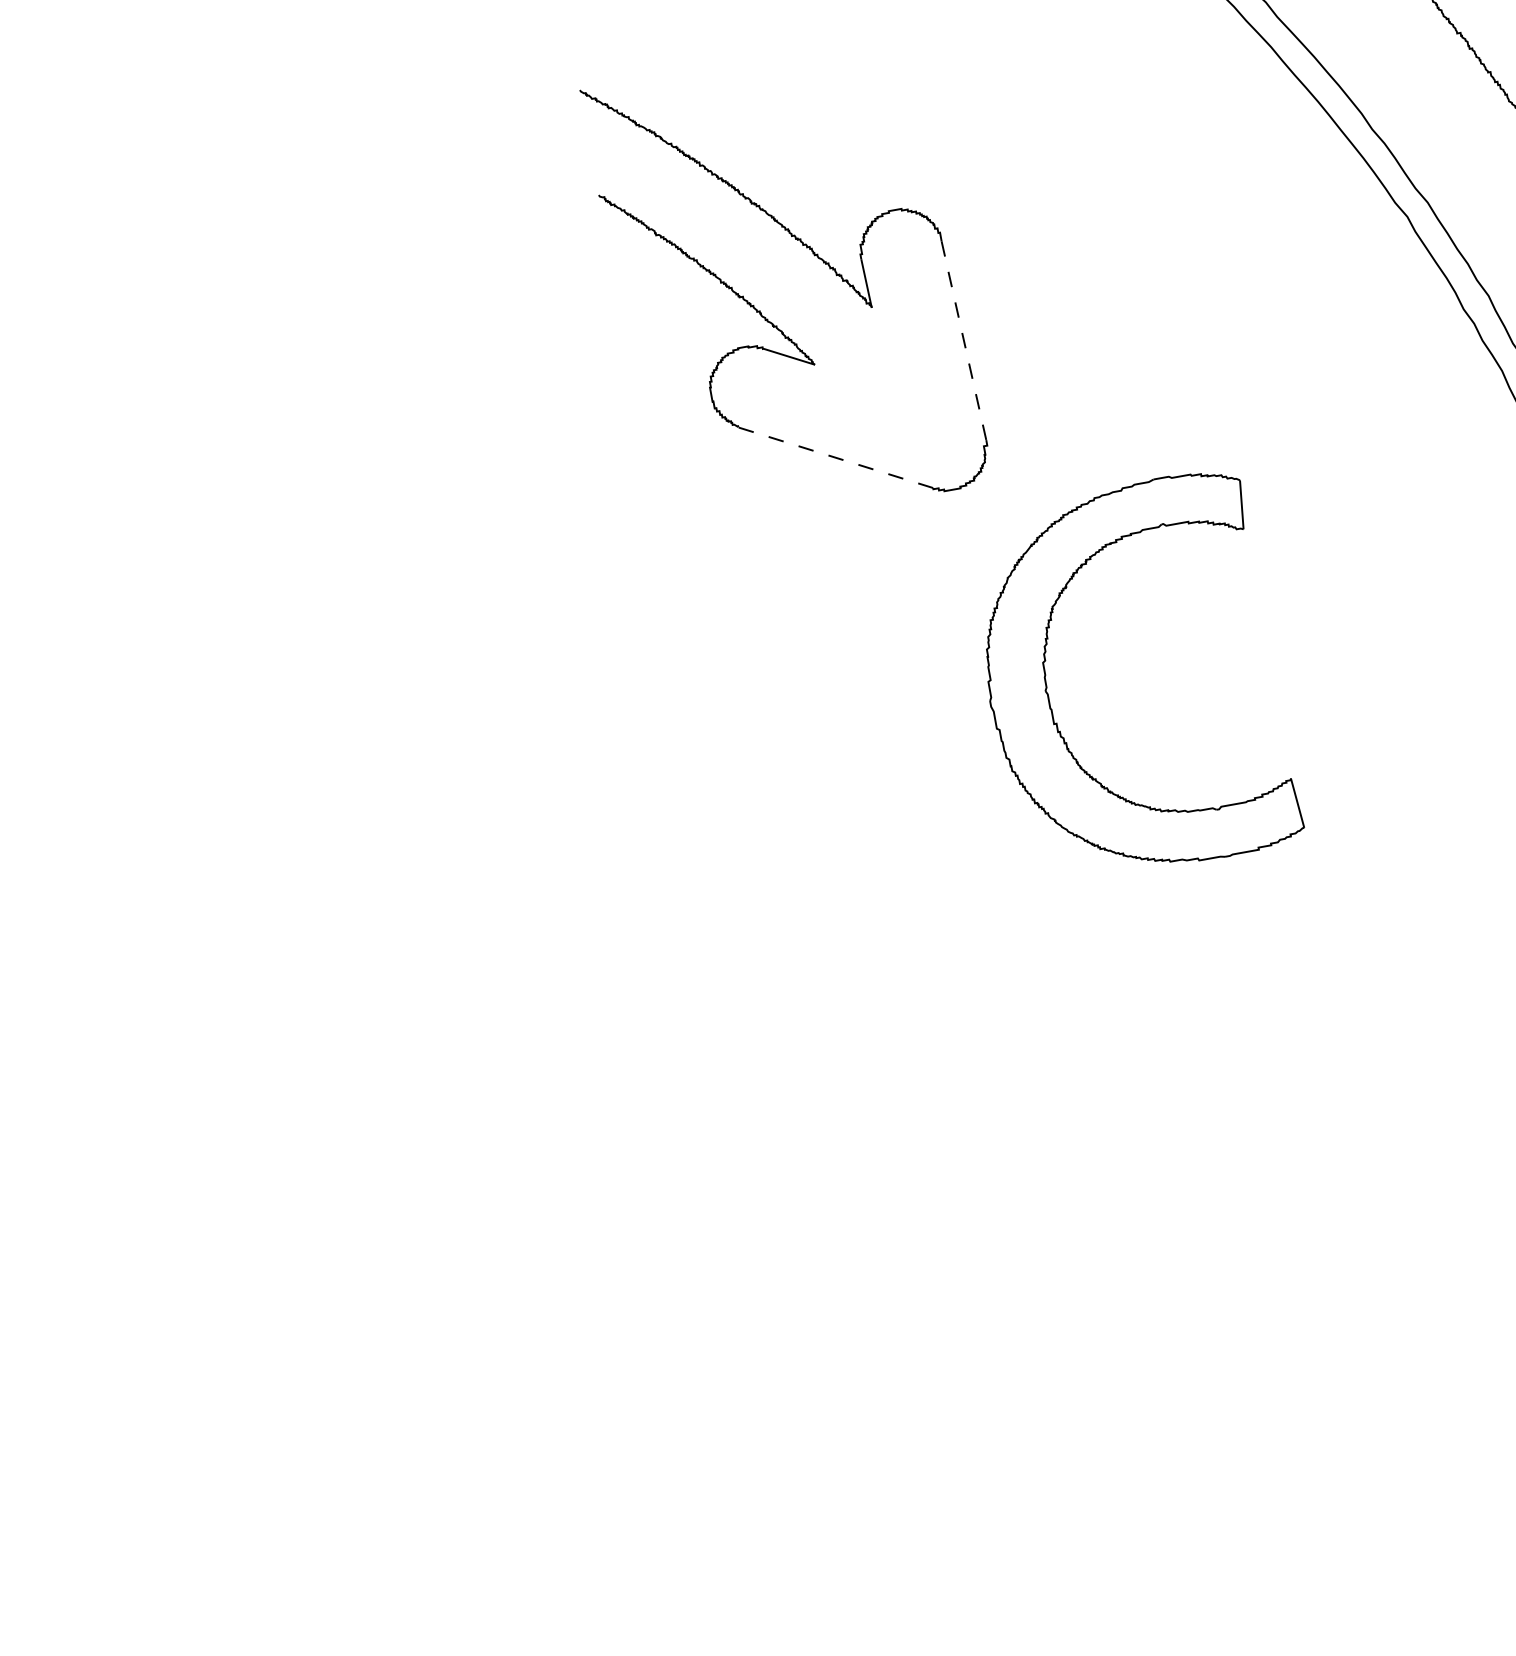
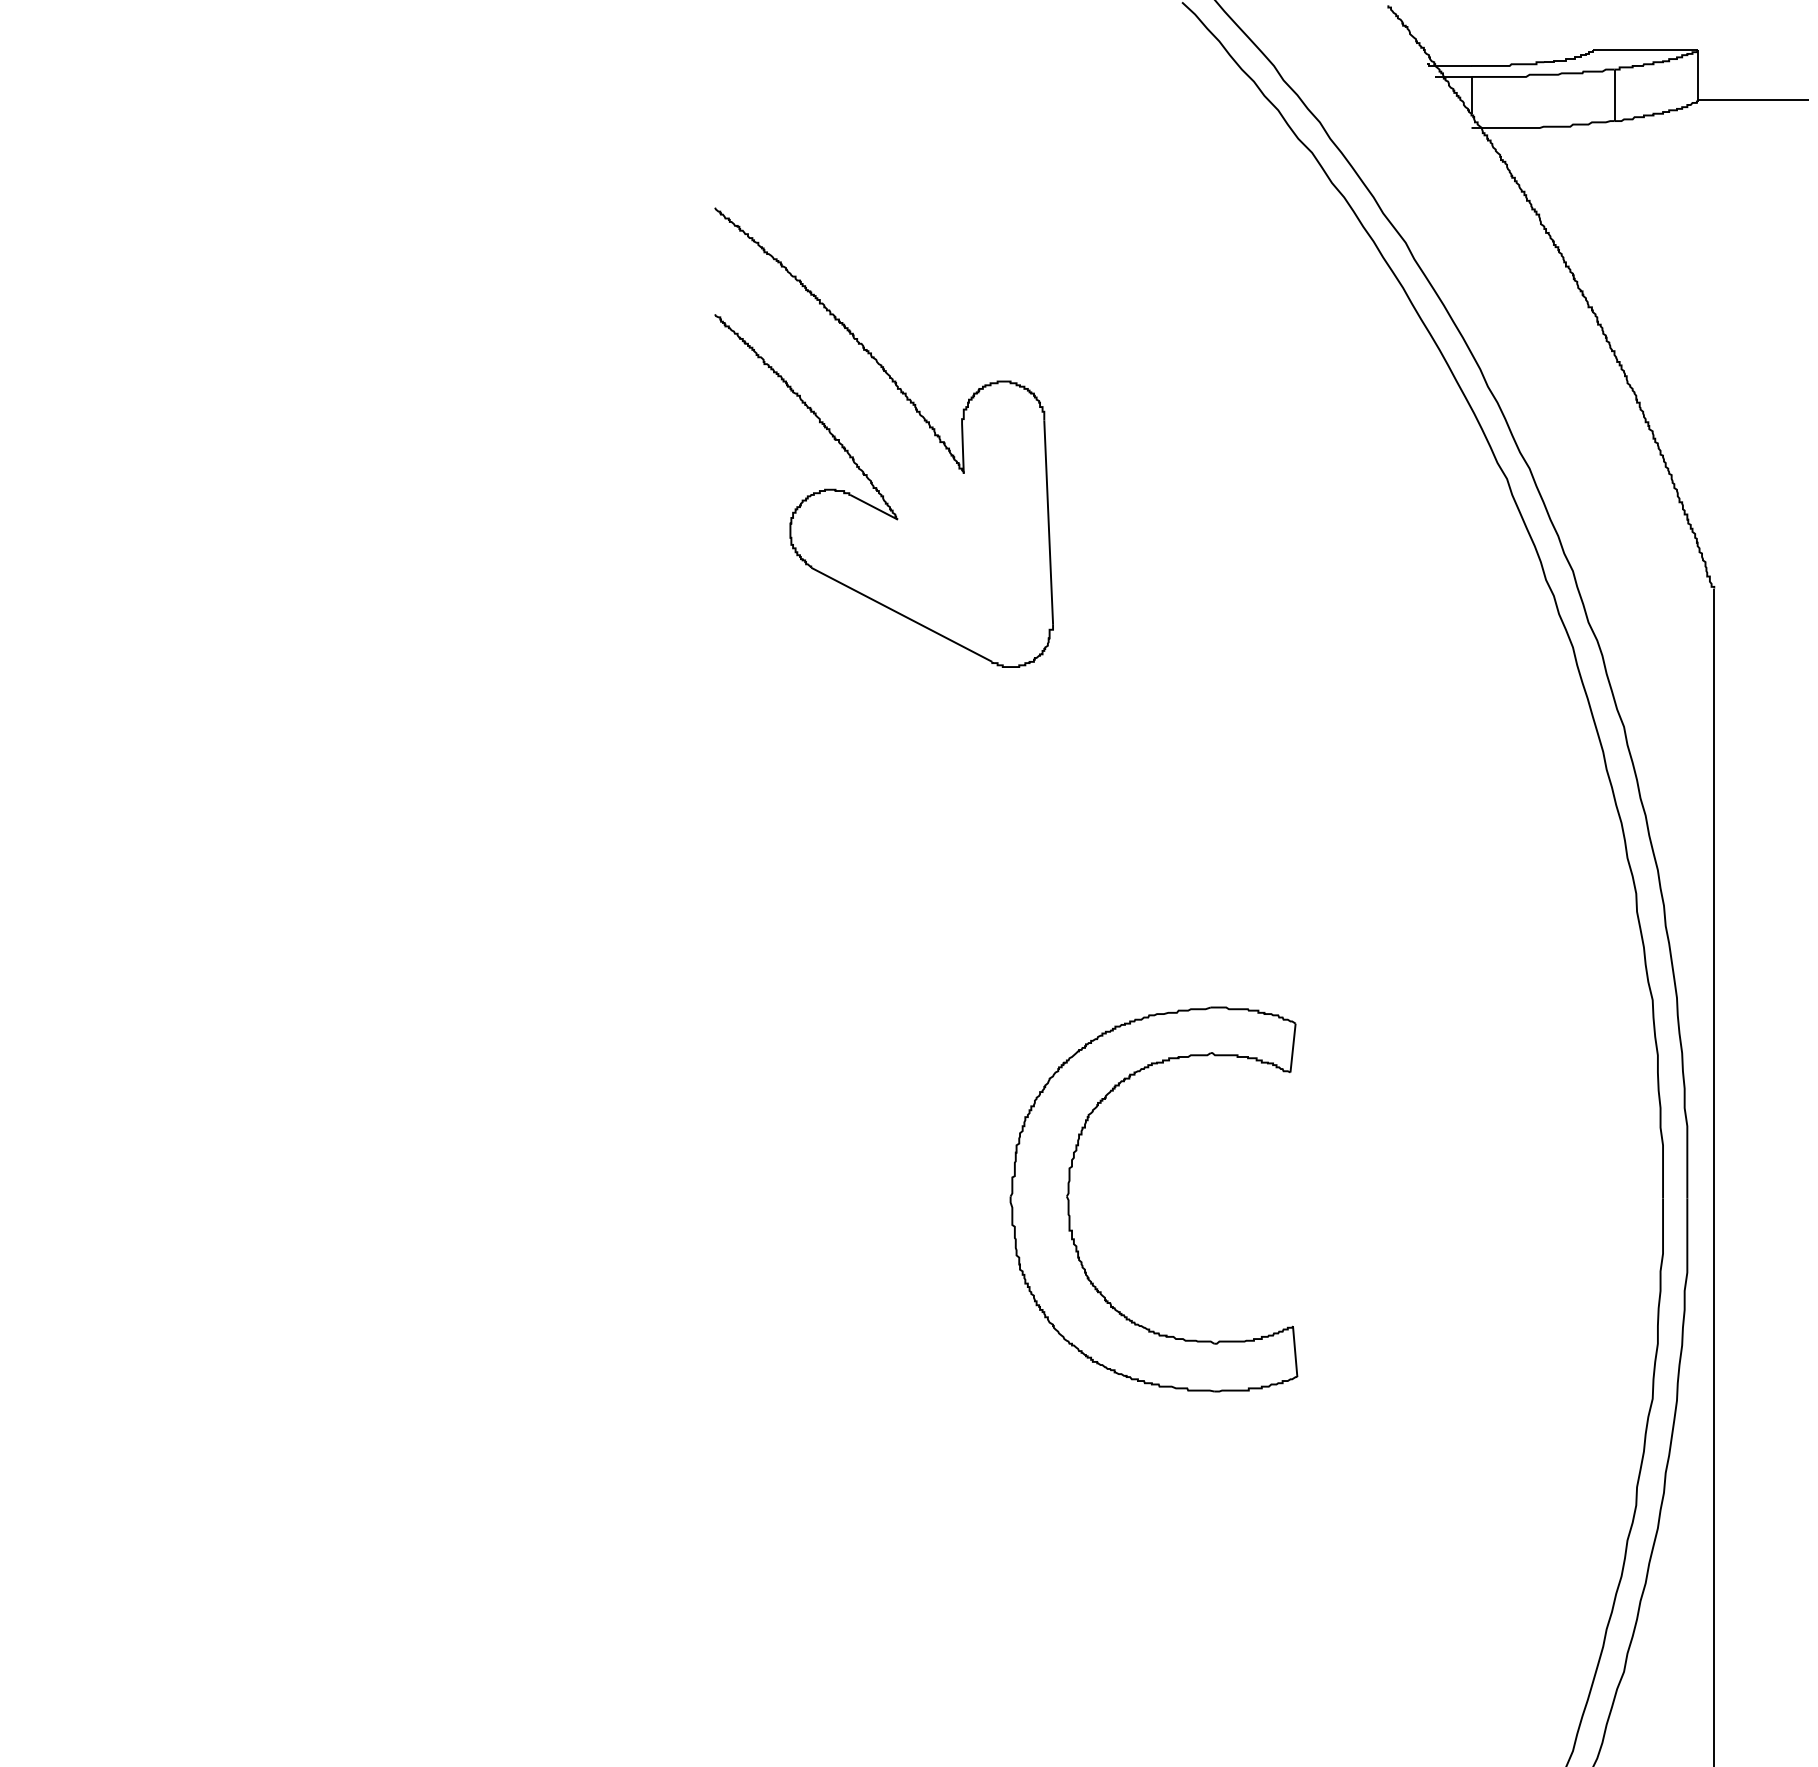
line: (963, 340) -> (1048, 522), dashed -> solid
line: (835, 457) -> (901, 614), dashed -> solid
part: (1048, 693) -> (1069, 1199), moved

